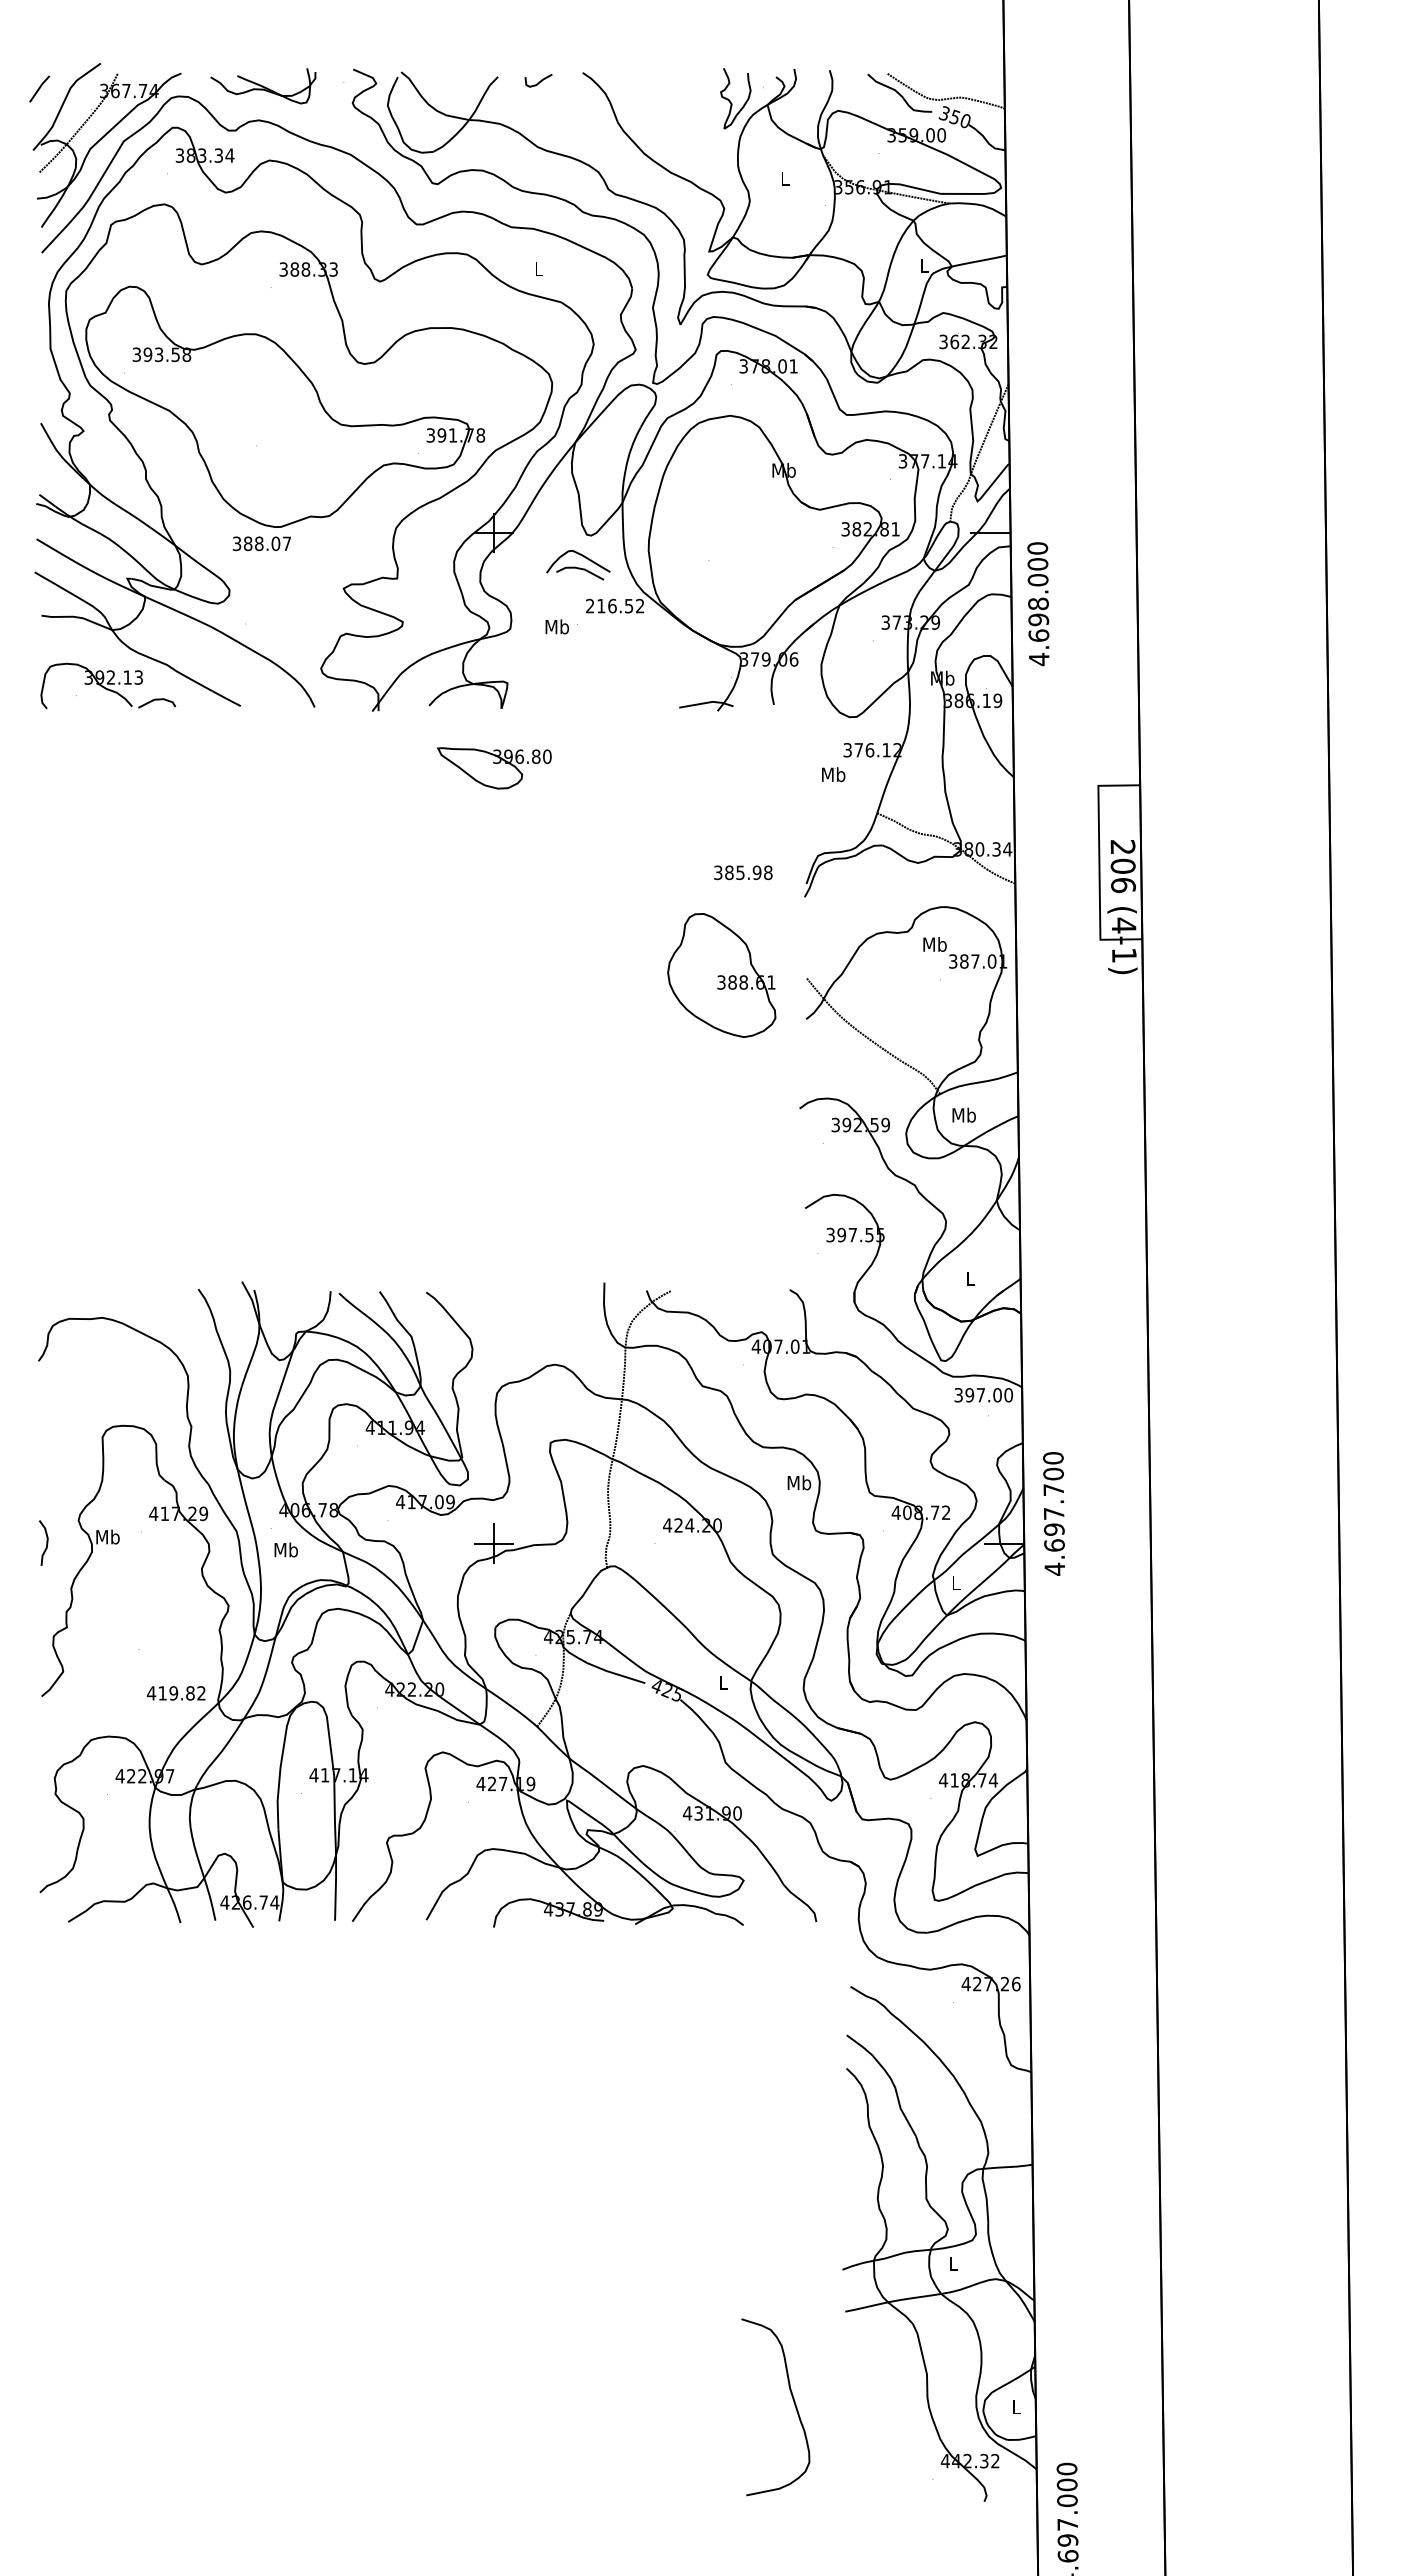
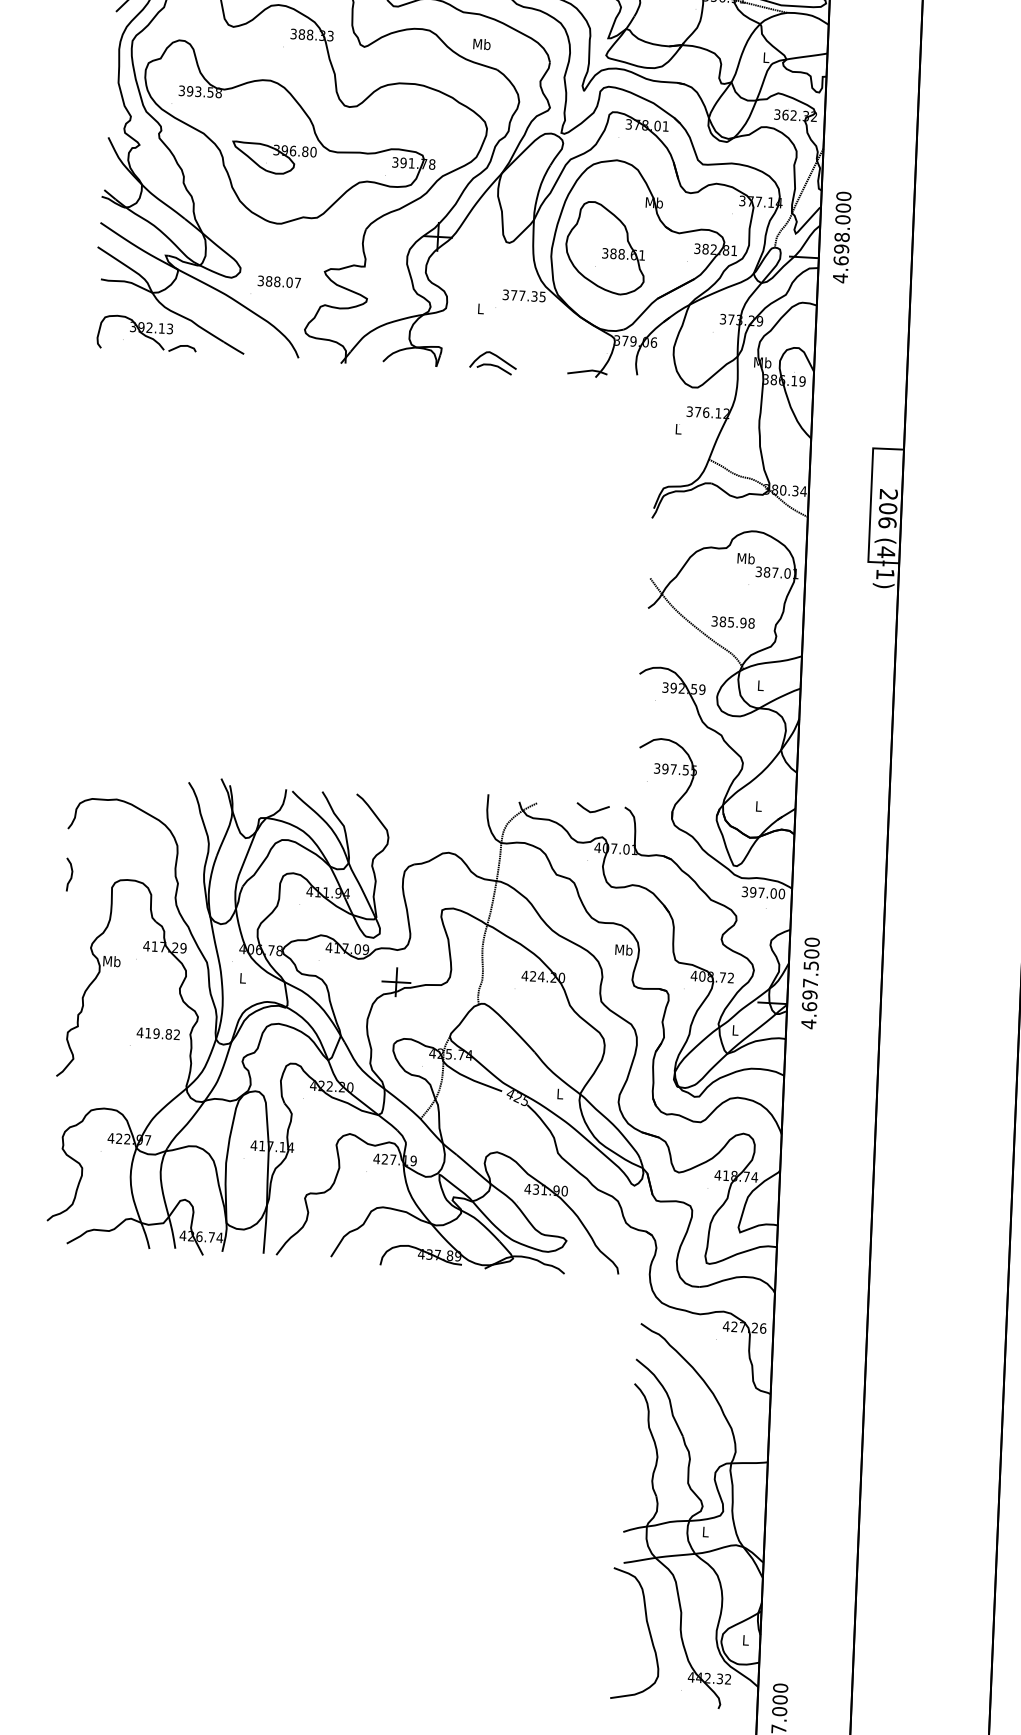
text: (538, 268) -> (481, 43), L -> Mb
text: (261, 543) -> (279, 281), moved
part: (578, 564) -> (493, 362), moved
text: (1038, 604) -> (842, 237), moved
text: (615, 605) -> (524, 295), 216.52 -> 377.35
text: (557, 626) -> (480, 308), Mb -> L
part: (494, 768) -> (274, 158), moved
text: (833, 774) -> (678, 429), Mb -> L
text: (743, 872) -> (733, 622), moved
part: (721, 975) -> (605, 248), moved
text: (963, 1114) -> (760, 685), Mb -> L
line: (746, 1297) -> (592, 811), added
text: (1053, 1489) -> (811, 965), 4.697.700 -> 4.697.500
curve: (46, 1542) -> (71, 874), moved
text: (285, 1549) -> (242, 977), Mb -> L
text: (176, 1693) -> (158, 1033), moved
curve: (793, 2402) -> (648, 1631), moved

